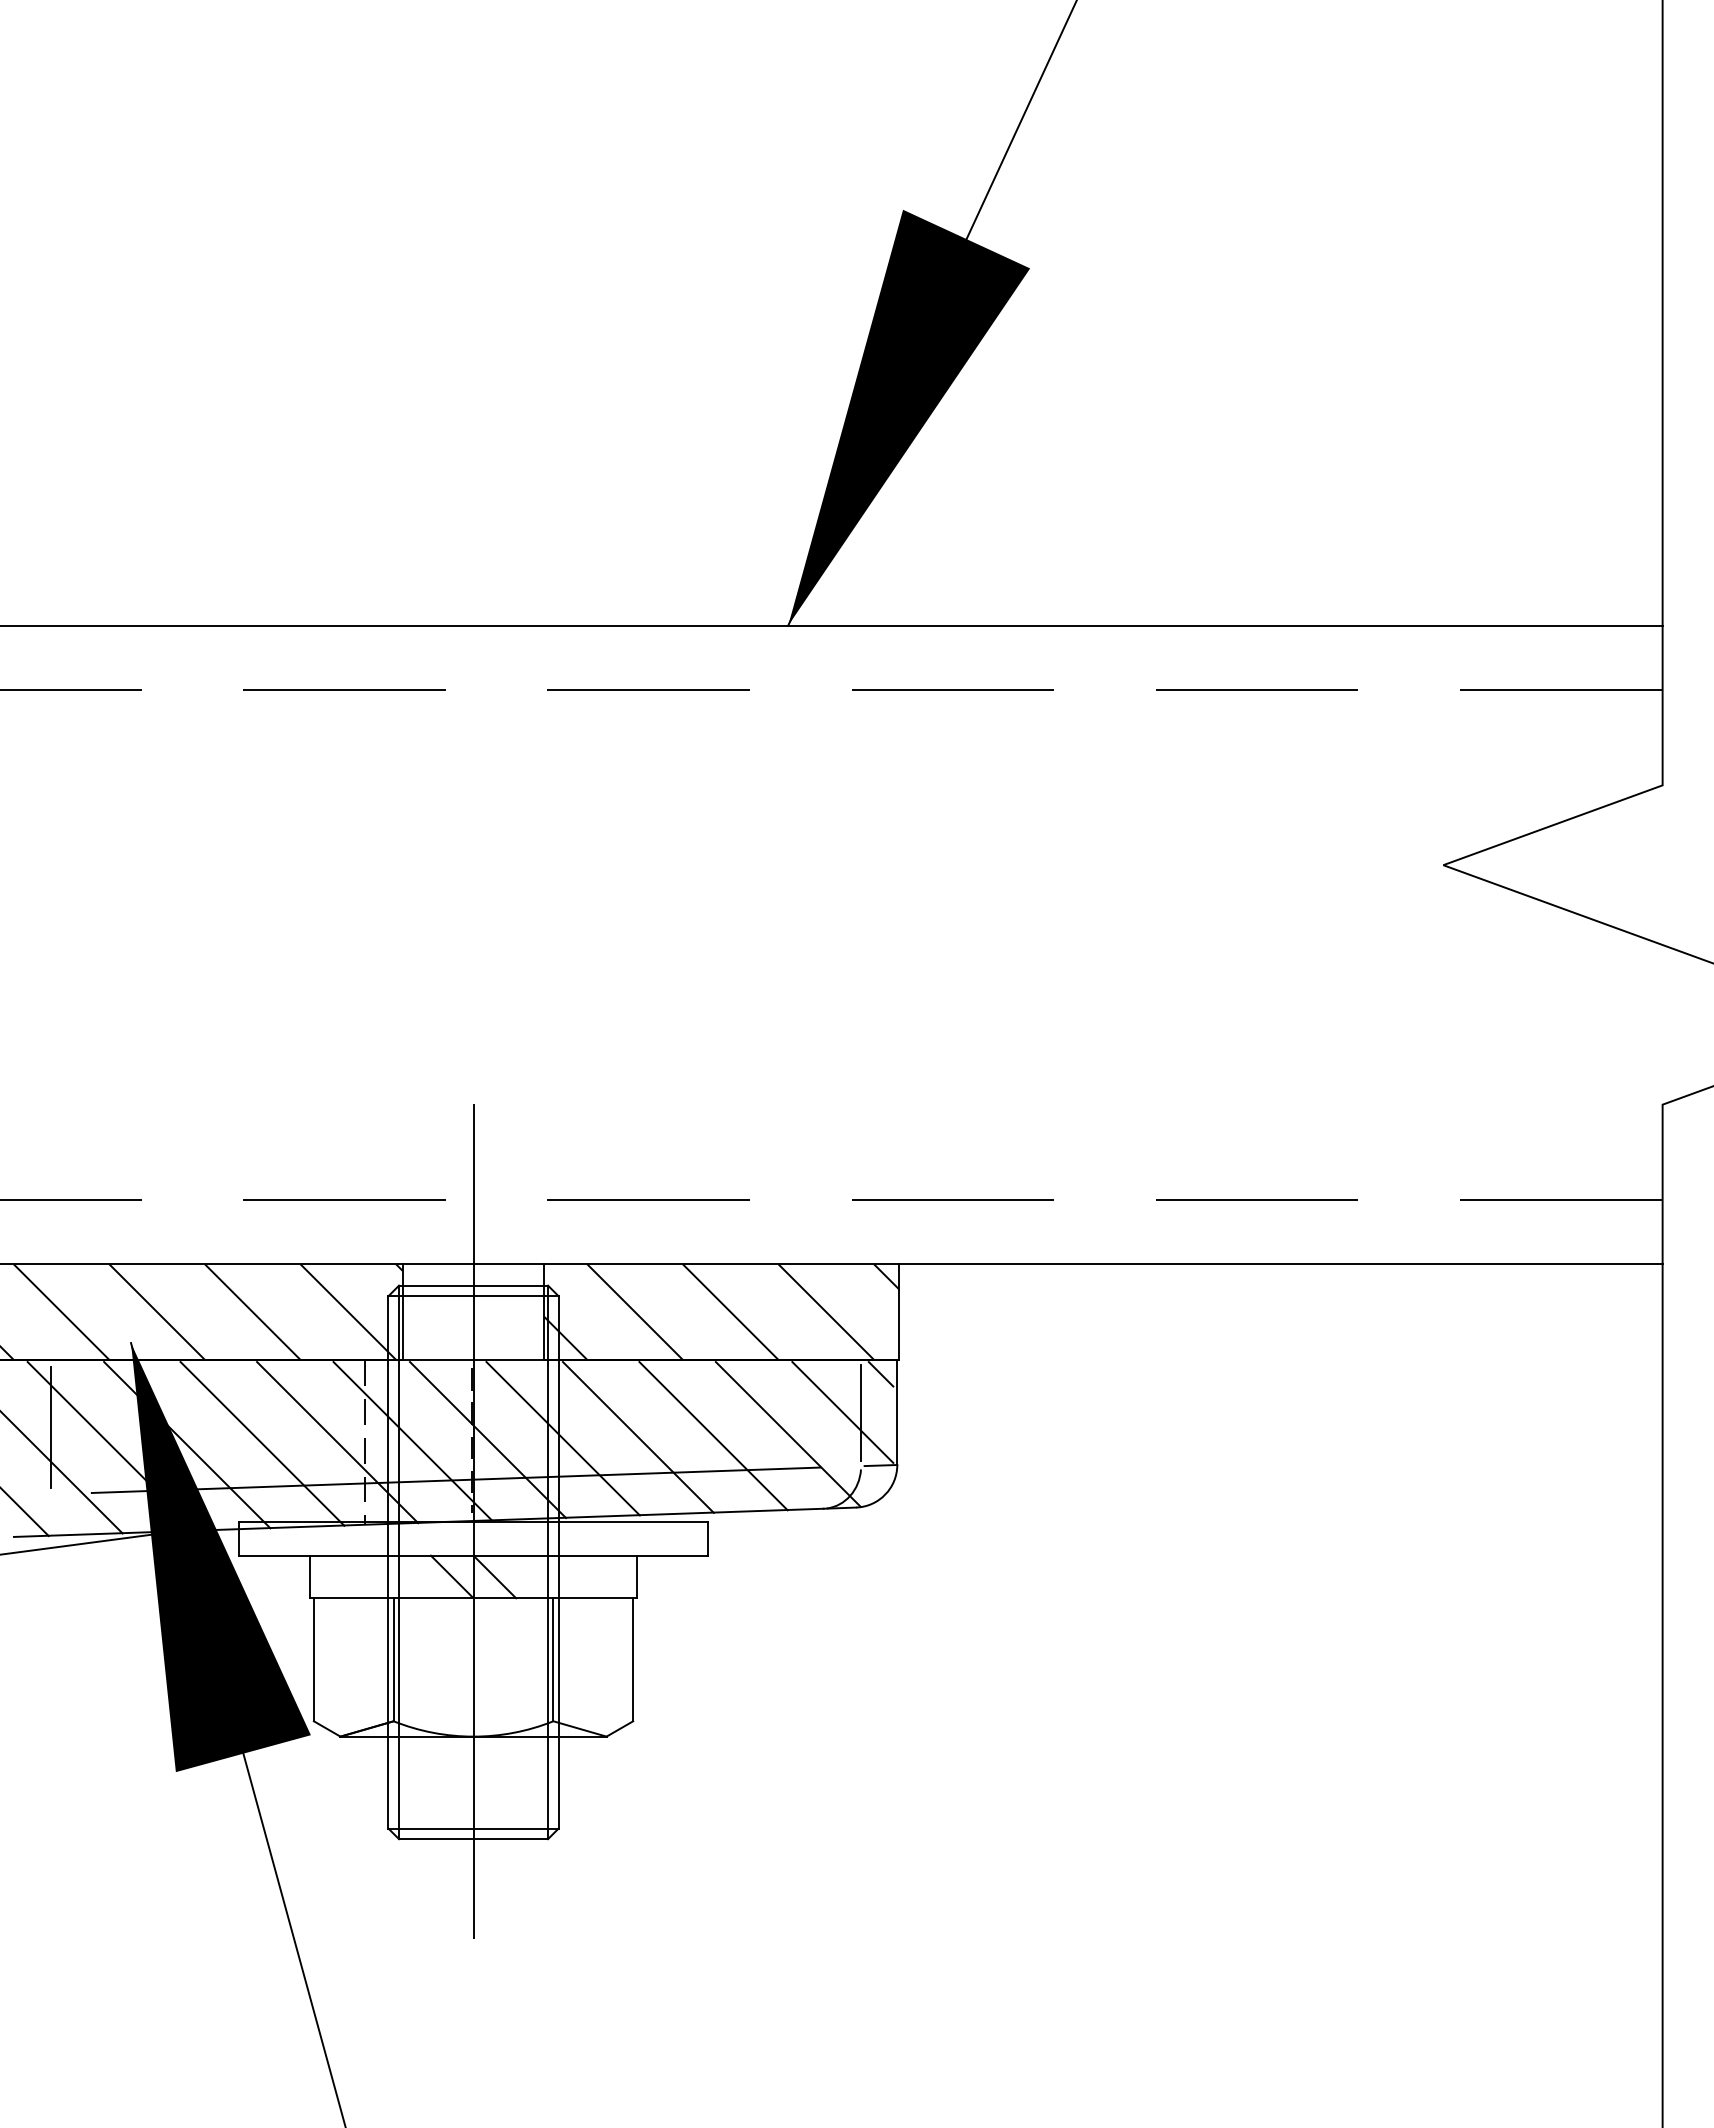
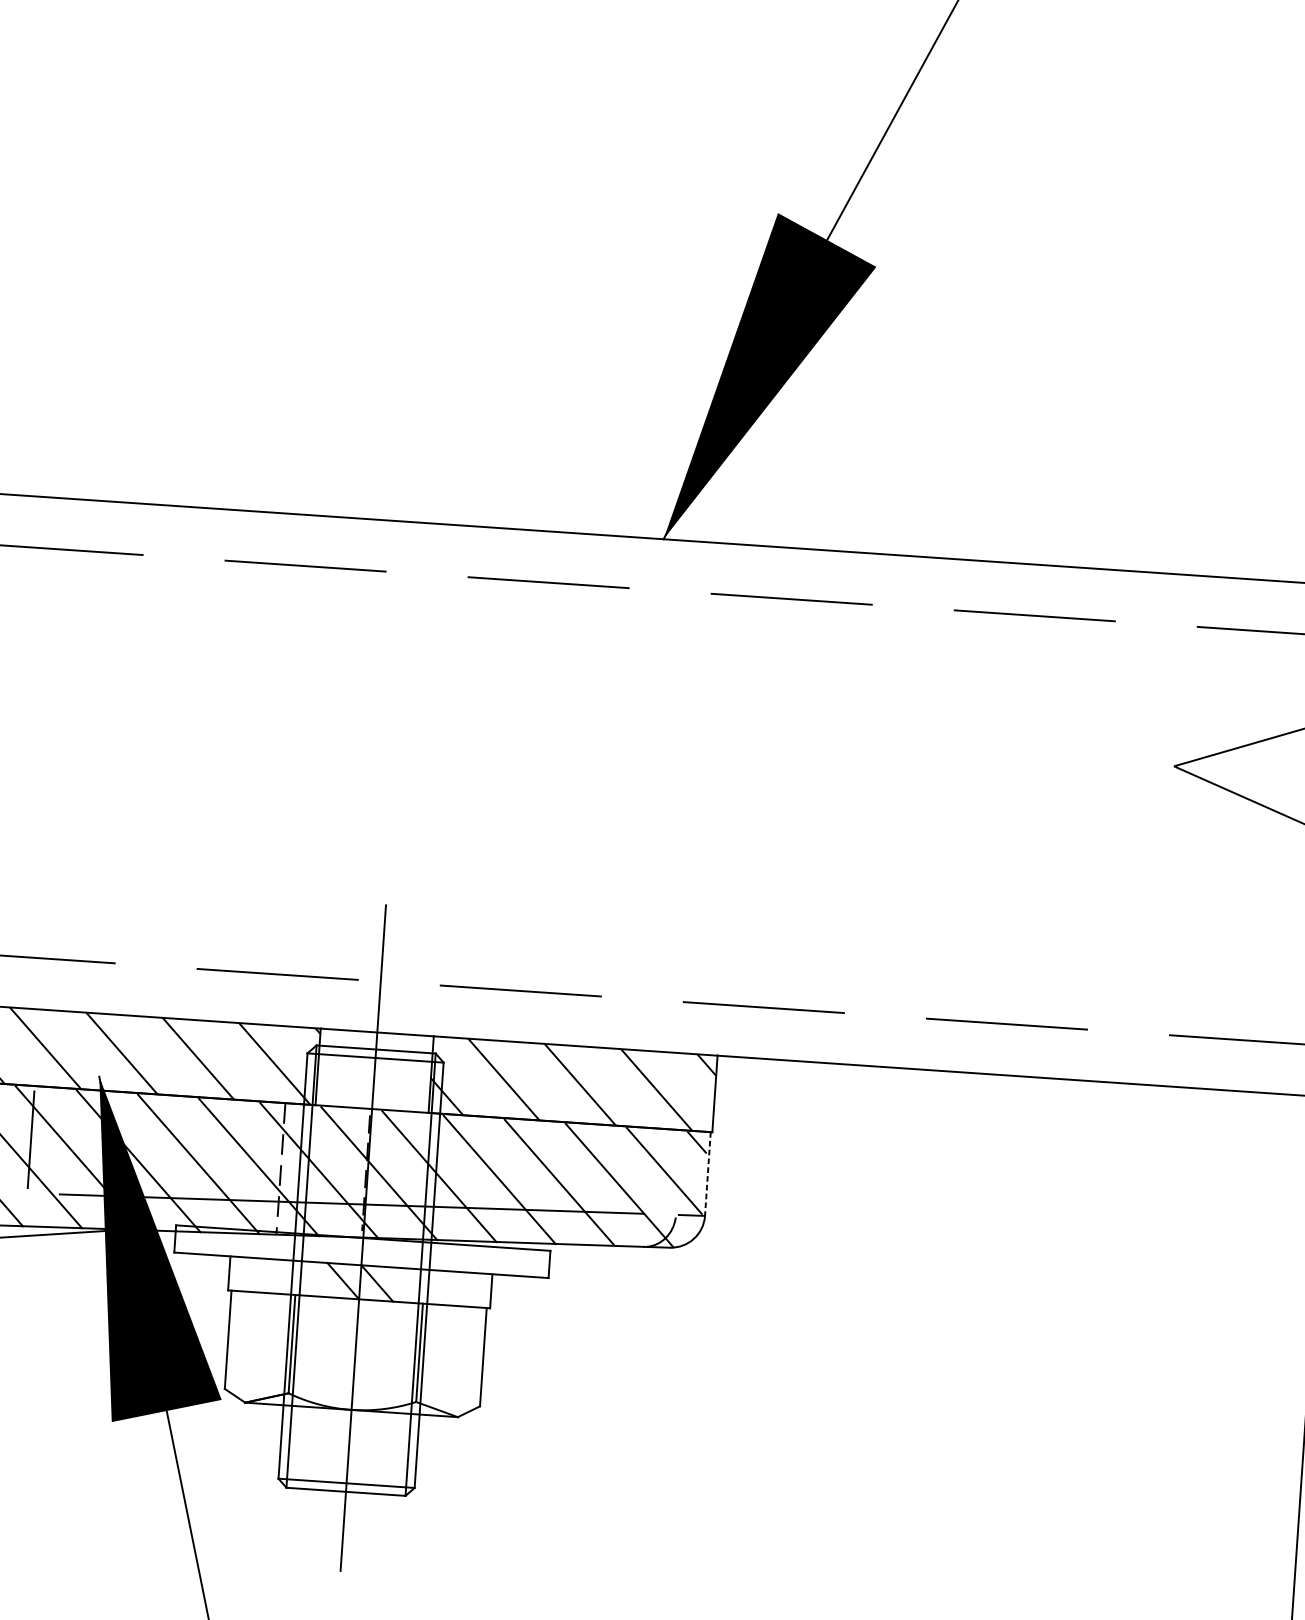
line: (861, 1412) -> (679, 1172), removed
line: (897, 1413) -> (707, 1174), solid -> dashed

